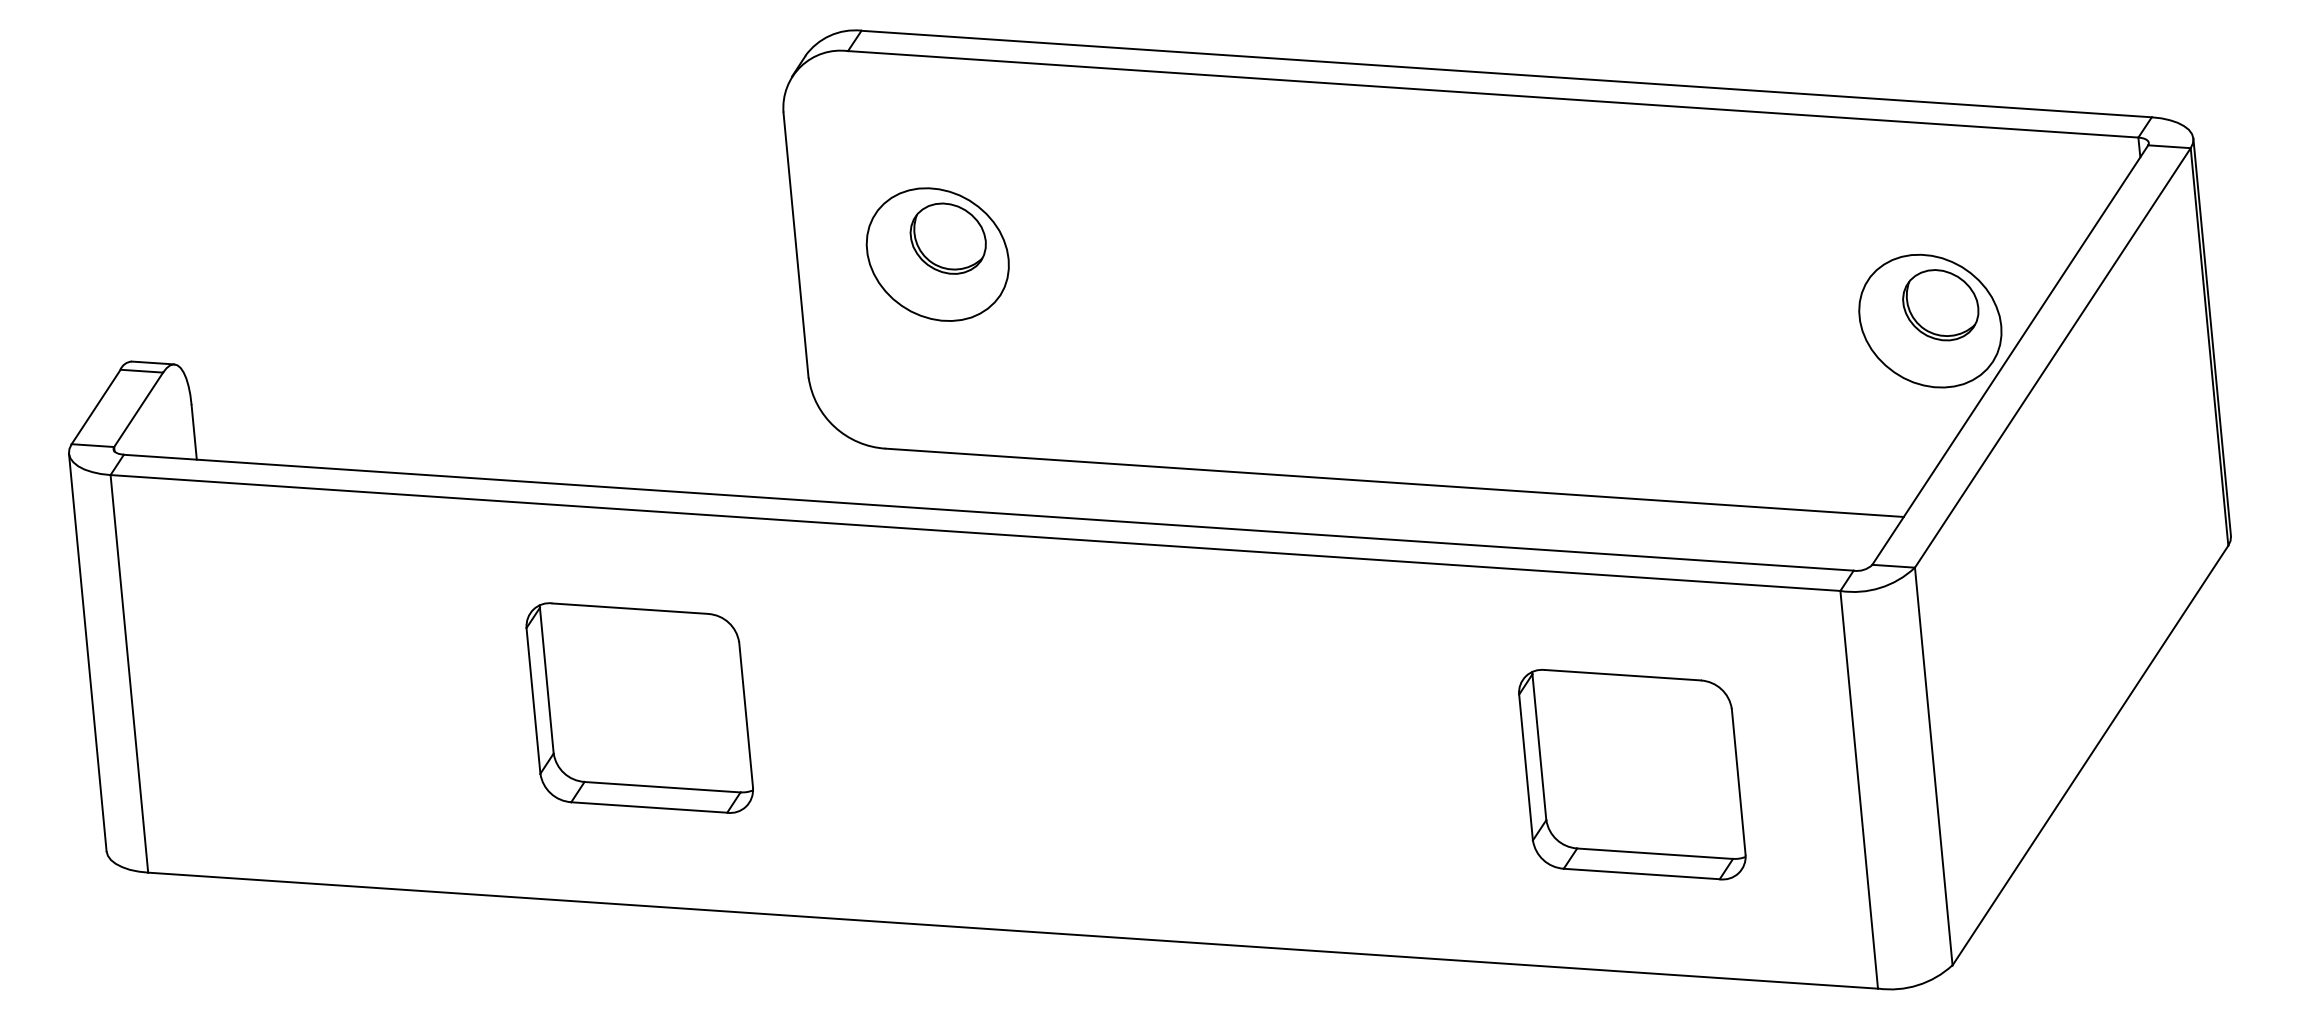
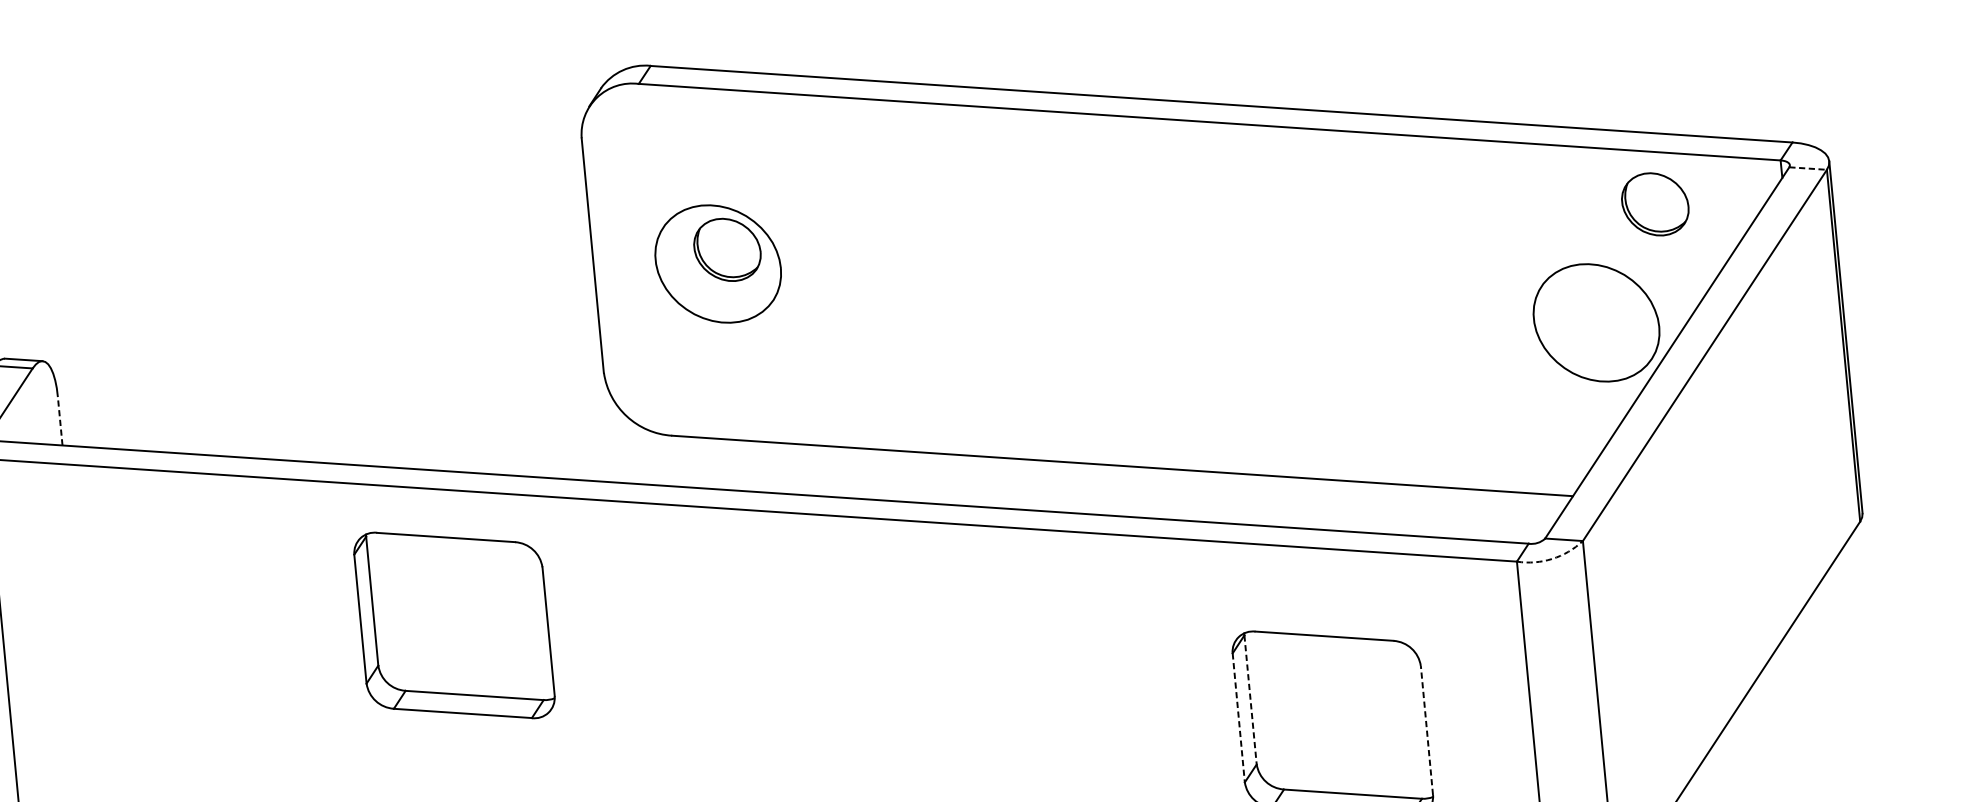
line: (2169, 146) -> (1808, 168), solid -> dashed
part: (1940, 305) -> (1655, 204), moved
line: (194, 431) -> (60, 420), solid -> dashed
arc: (1880, 587) -> (1552, 558), solid -> dashed
part: (639, 707) -> (454, 624), moved
line: (1539, 747) -> (1250, 700), solid -> dashed
line: (1526, 768) -> (1239, 718), solid -> dashed
line: (1738, 781) -> (1426, 730), solid -> dashed

